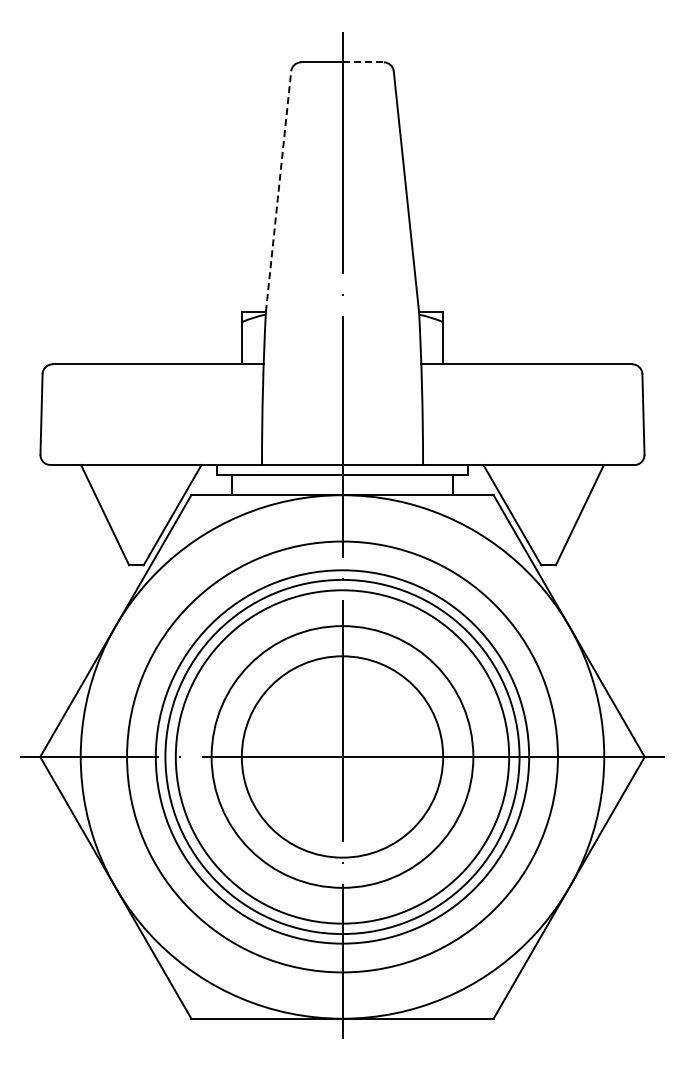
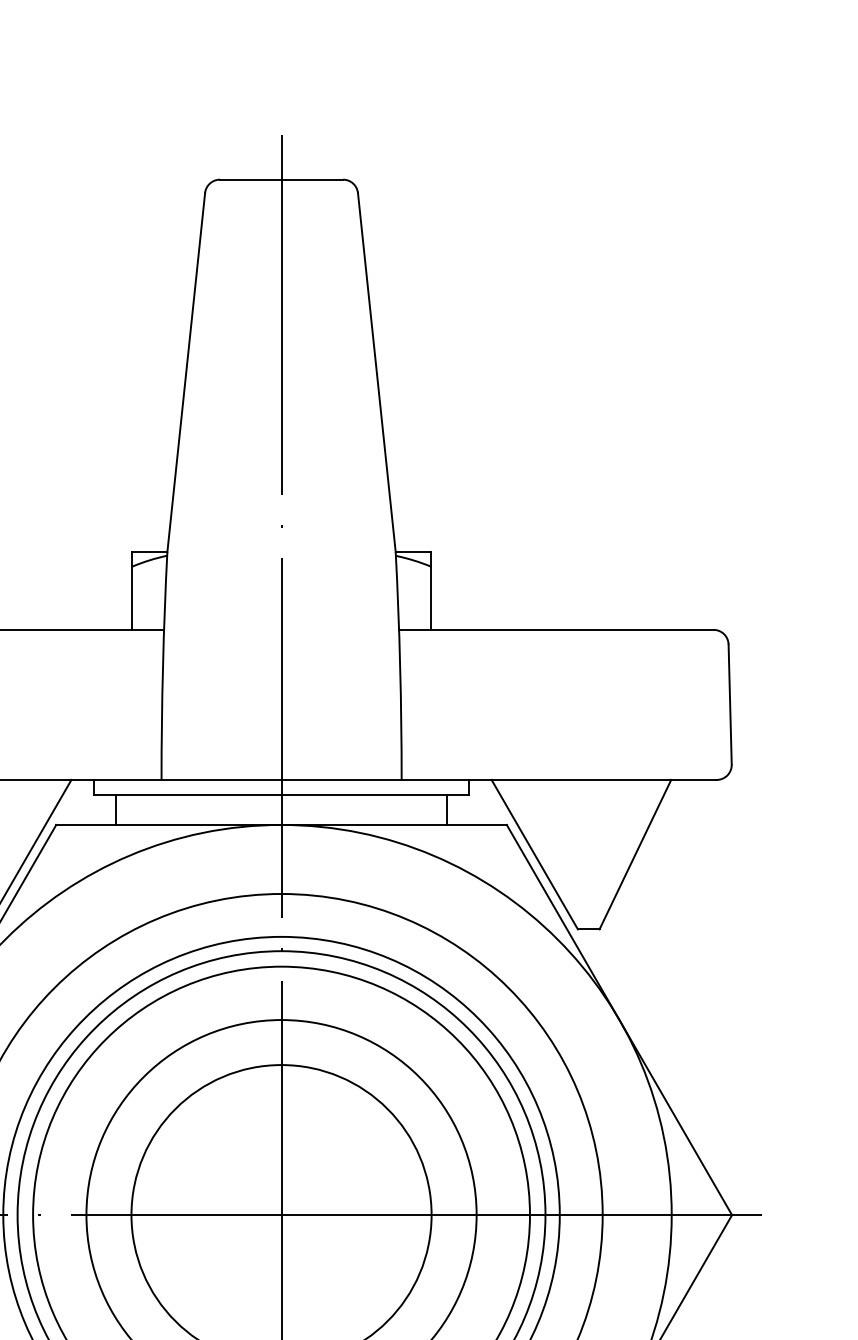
line: (363, 62) -> (312, 179), dashed -> solid
line: (278, 191) -> (186, 372), dashed -> solid

